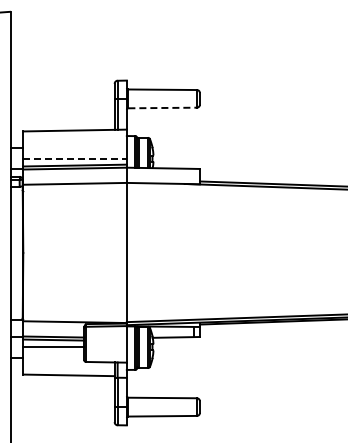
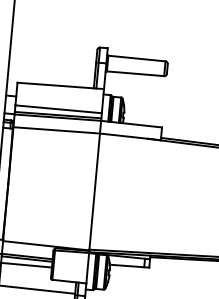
line: (163, 108) -> (136, 74), dashed -> solid
line: (75, 158) -> (59, 109), dashed -> solid

